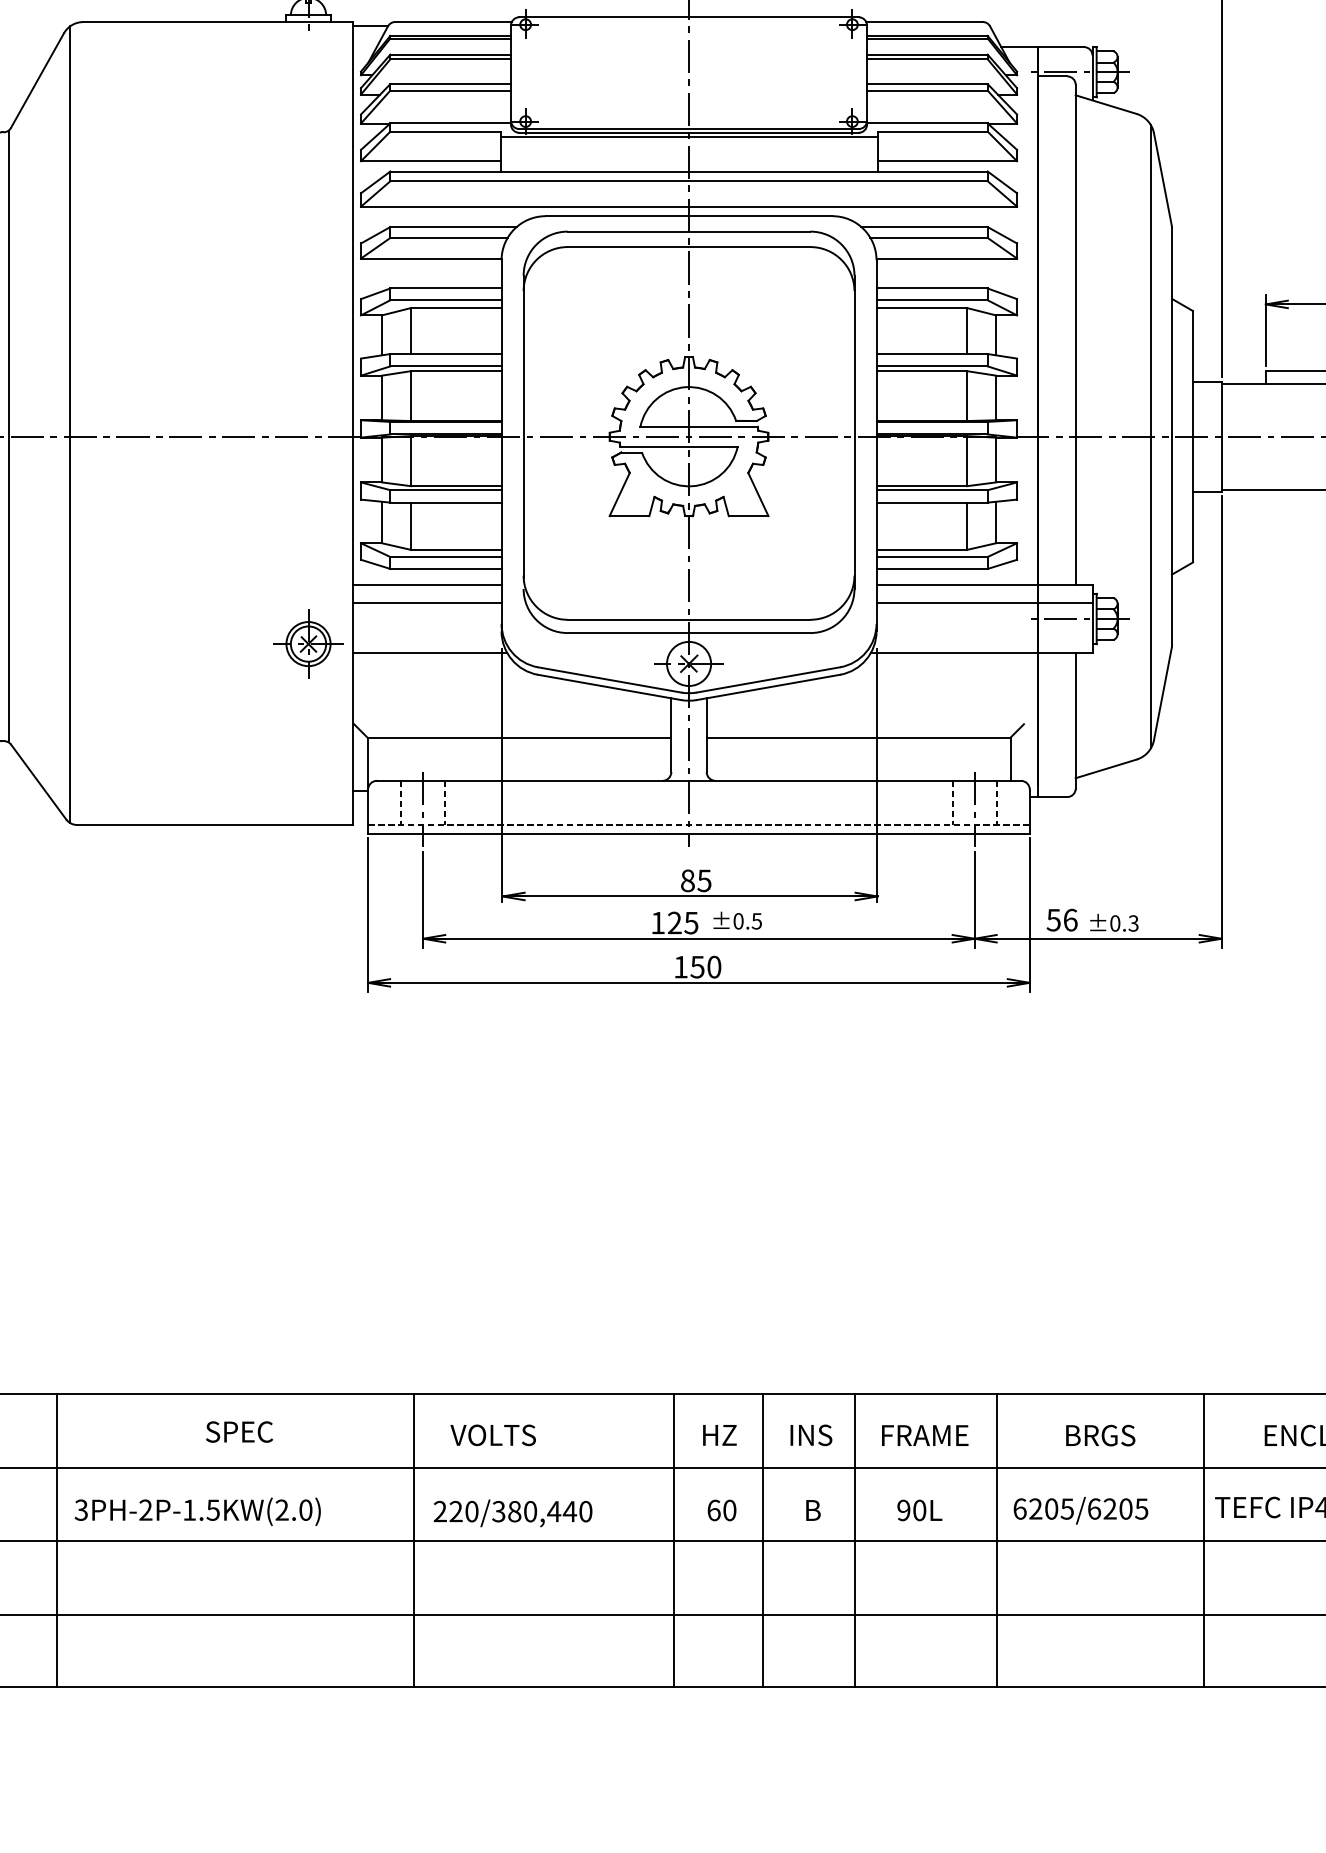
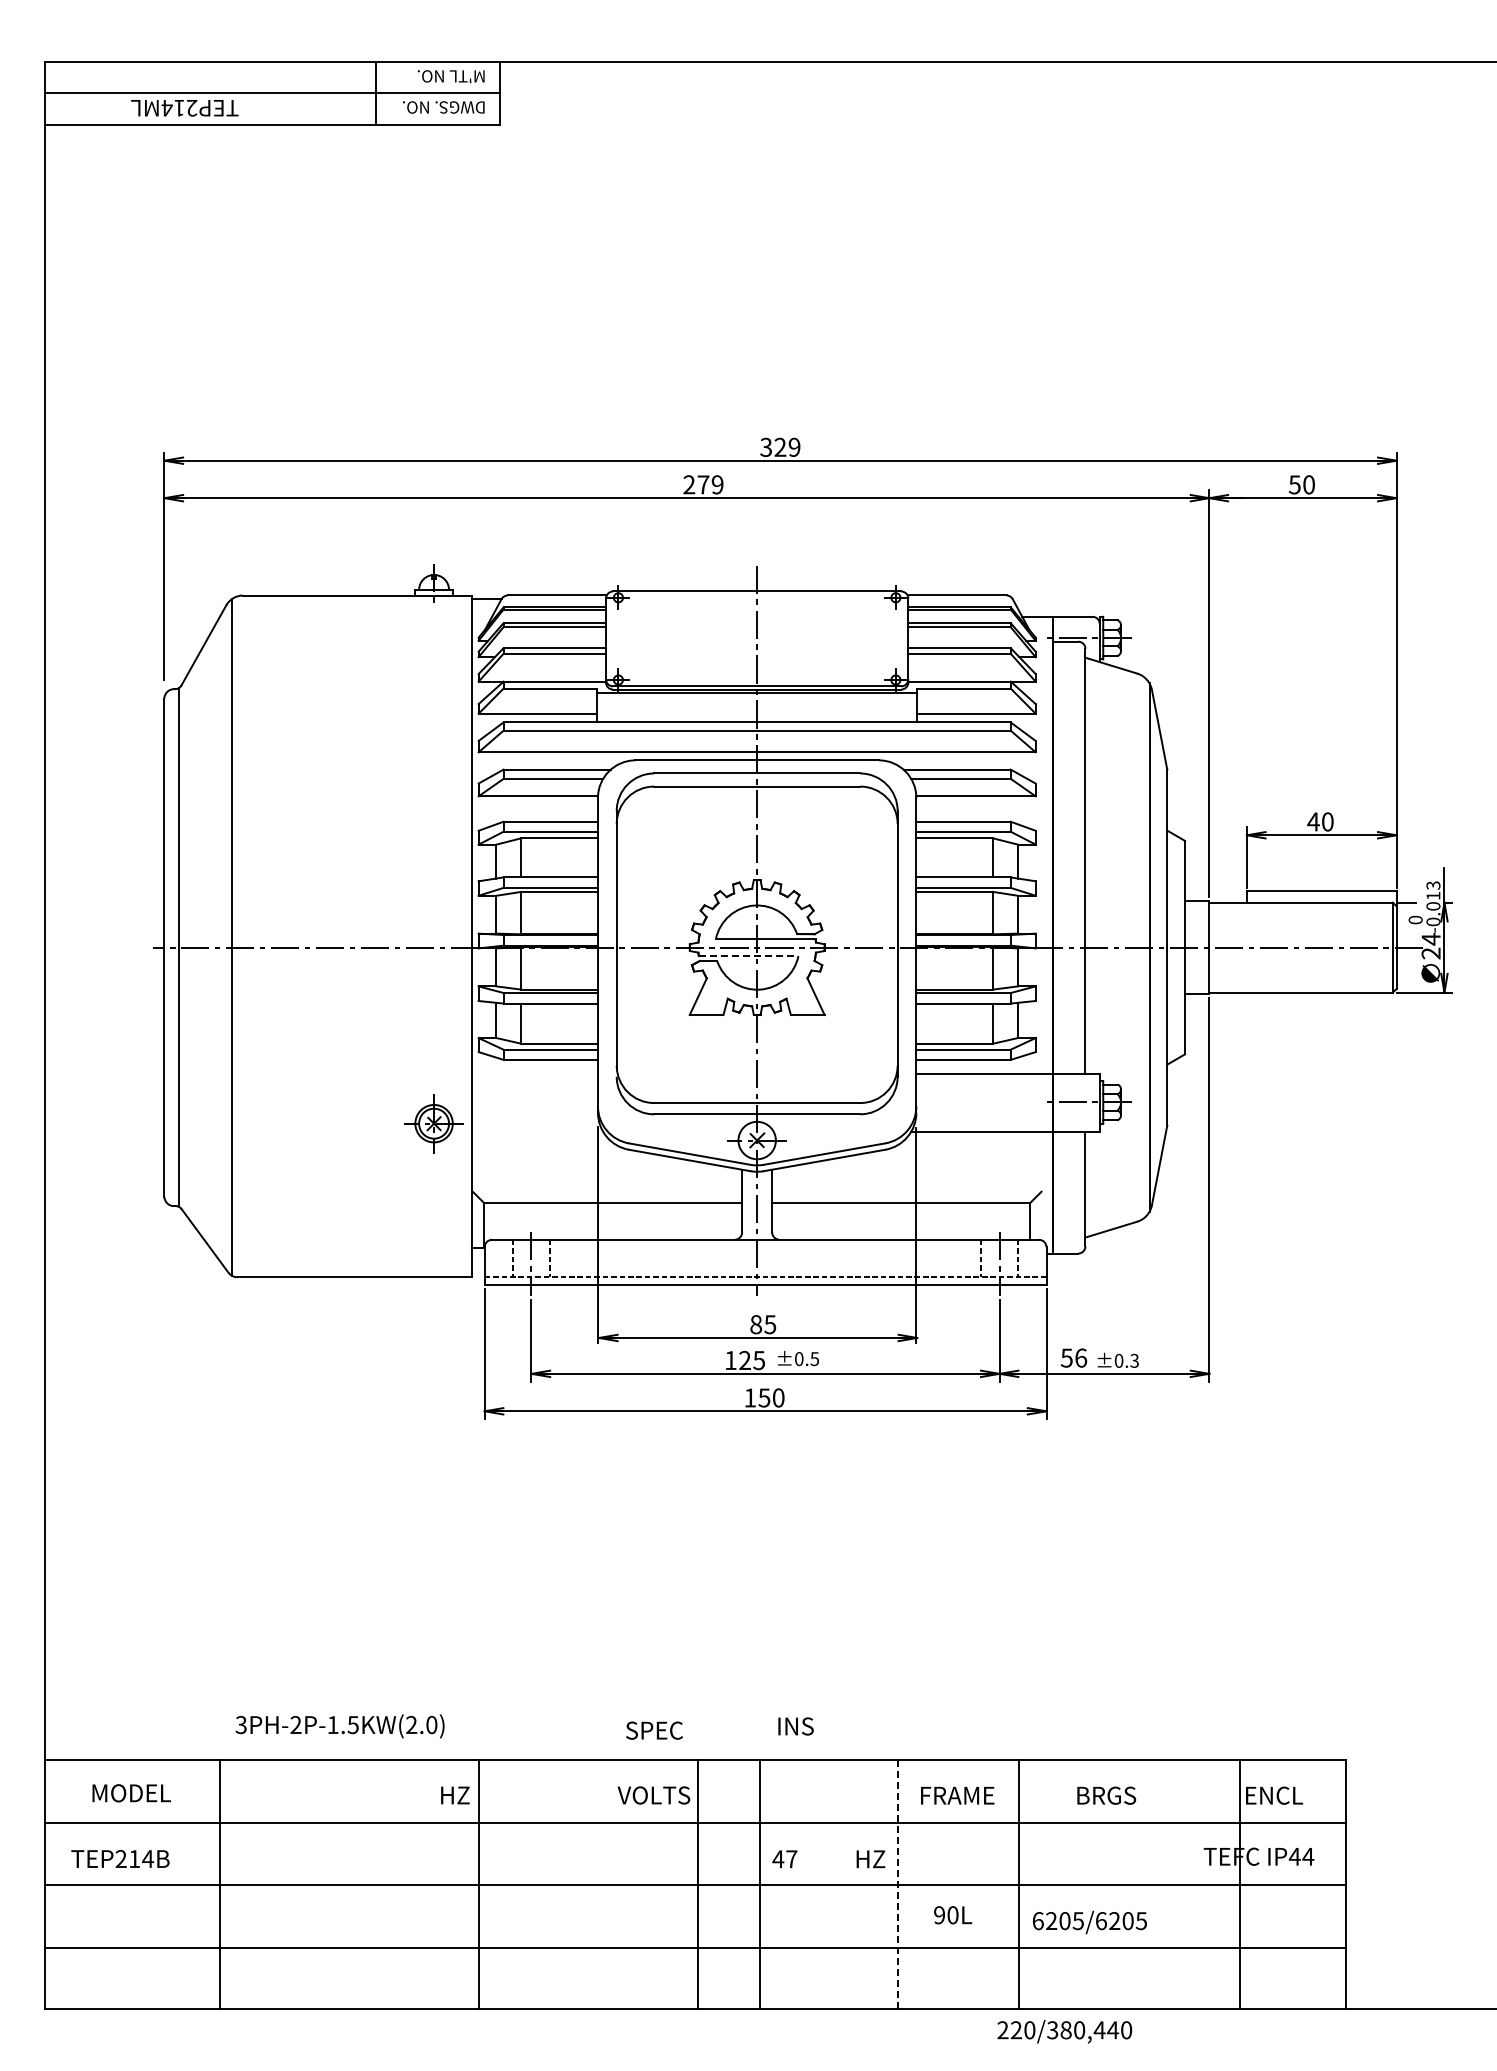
line: (678, 447) -> (748, 956), solid -> dashed
line: (426, 584) -> (534, 1073), removed
line: (426, 602) -> (534, 1088), removed
line: (983, 602) -> (1007, 1088), removed
line: (430, 653) -> (537, 1131), removed
text: (239, 1431) -> (654, 1730), moved
text: (492, 1435) -> (653, 1795), moved
text: (720, 1435) -> (455, 1795), moved
text: (810, 1435) -> (795, 1726), moved
text: (721, 1510) -> (784, 1859), 60 -> 47
text: (824, 1510) -> (872, 1859), B -> HZ
text: (920, 1510) -> (953, 1915), moved
text: (1080, 1510) -> (1089, 1922), moved
text: (197, 1511) -> (339, 1726), moved
text: (512, 1513) -> (1064, 2031), moved
line: (413, 1540) -> (478, 1884), moved
line: (674, 1540) -> (698, 1884), moved
line: (763, 1540) -> (760, 1884), moved
line: (1204, 1540) -> (1239, 1884), moved
line: (854, 1541) -> (897, 1885), solid -> dashed

